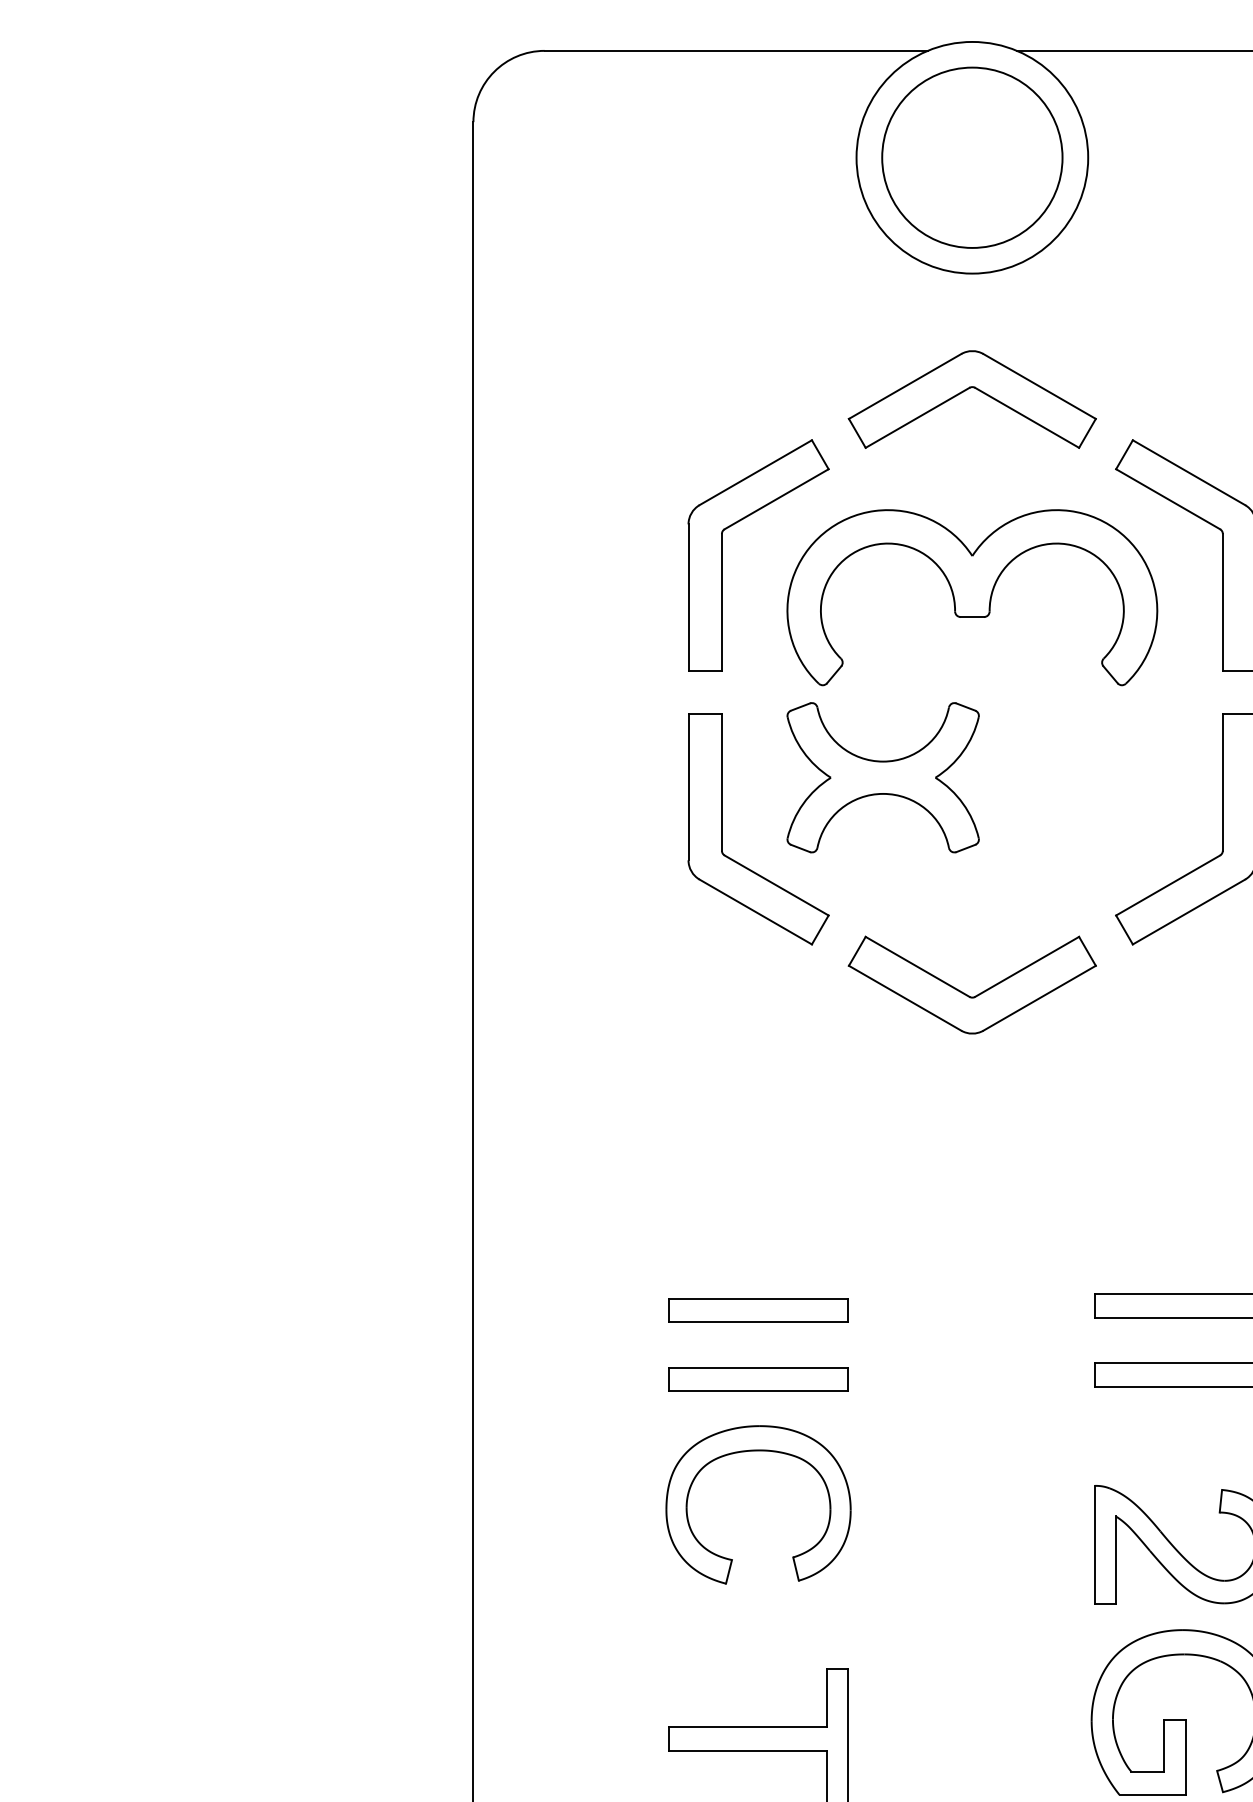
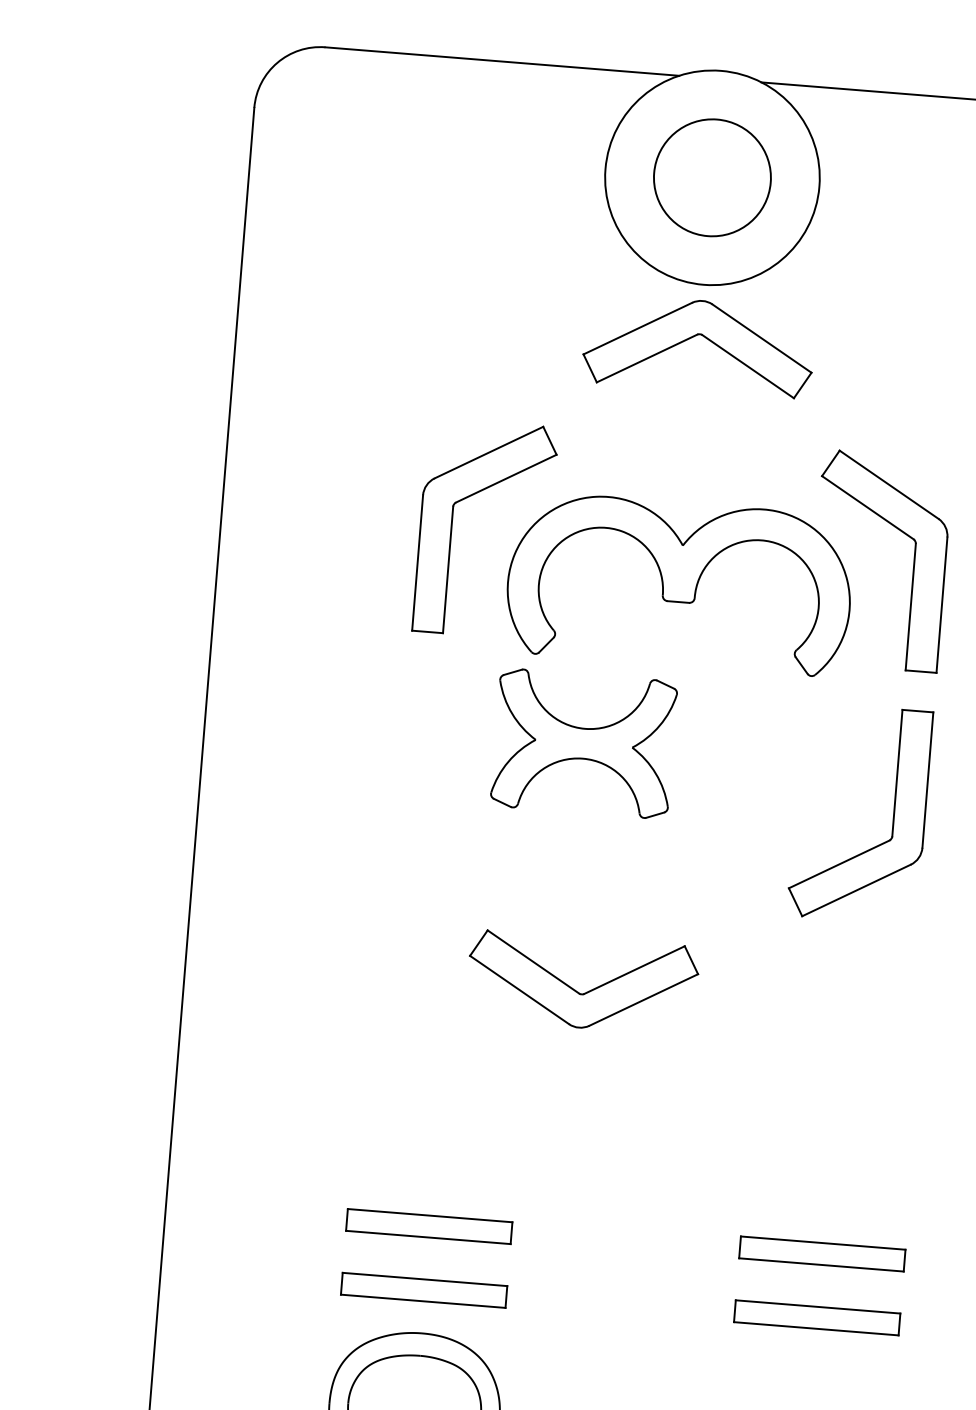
circle: (972, 157) -> (712, 177), size x0.7
part: (967, 390) -> (695, 336), moved
part: (722, 829) -> (431, 779), removed
part: (964, 992) -> (574, 989), moved

